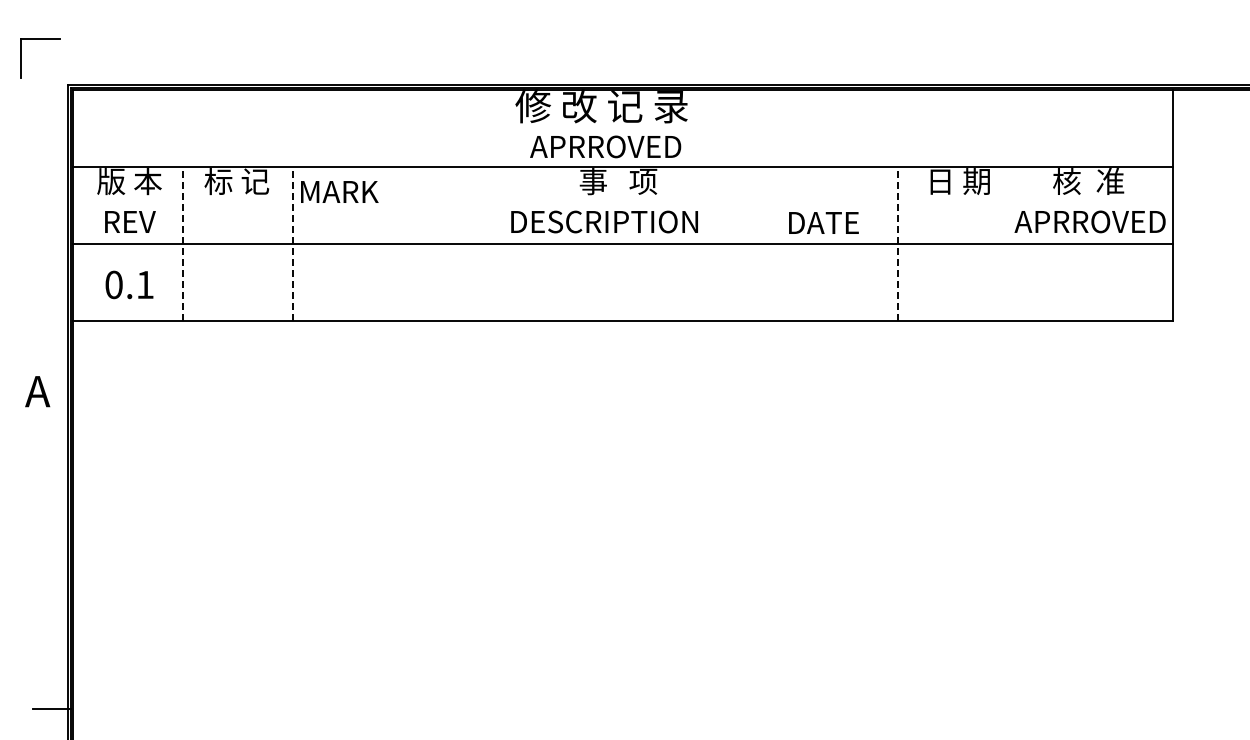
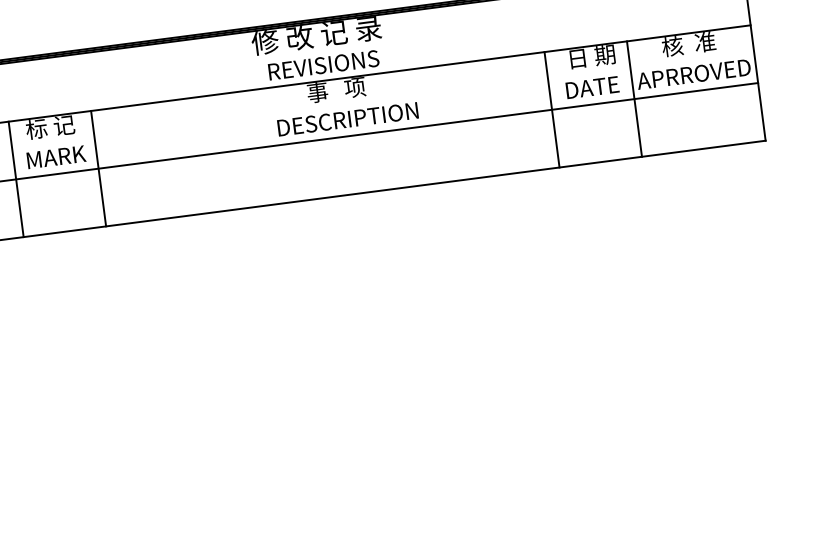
text: (605, 146) -> (323, 65), APRROVED -> REVISIONS
text: (339, 191) -> (56, 156), moved
text: (604, 221) -> (347, 118), moved
text: (823, 222) -> (592, 87), moved
line: (183, 244) -> (16, 179), dashed -> solid
line: (293, 244) -> (98, 168), dashed -> solid
line: (897, 244) -> (551, 110), dashed -> solid
line: (1007, 244) -> (634, 99), added

